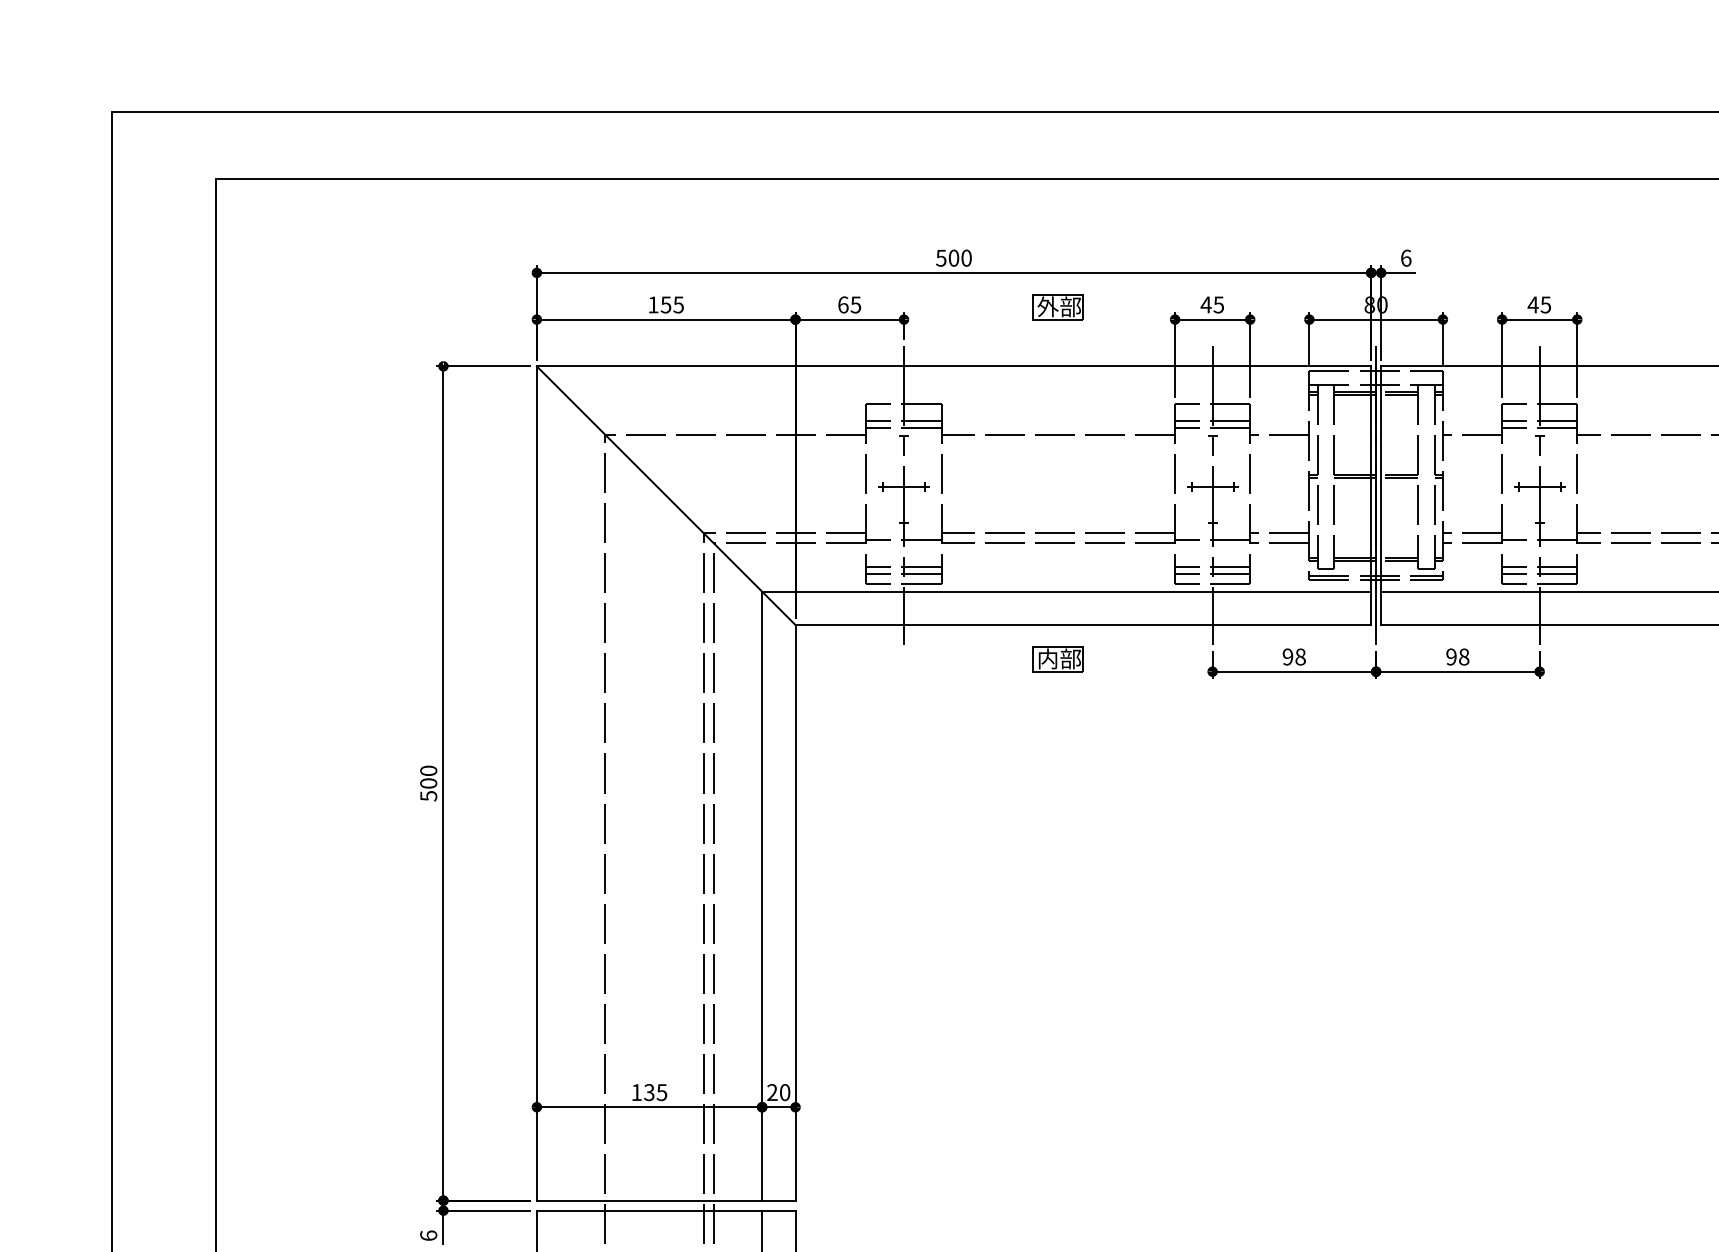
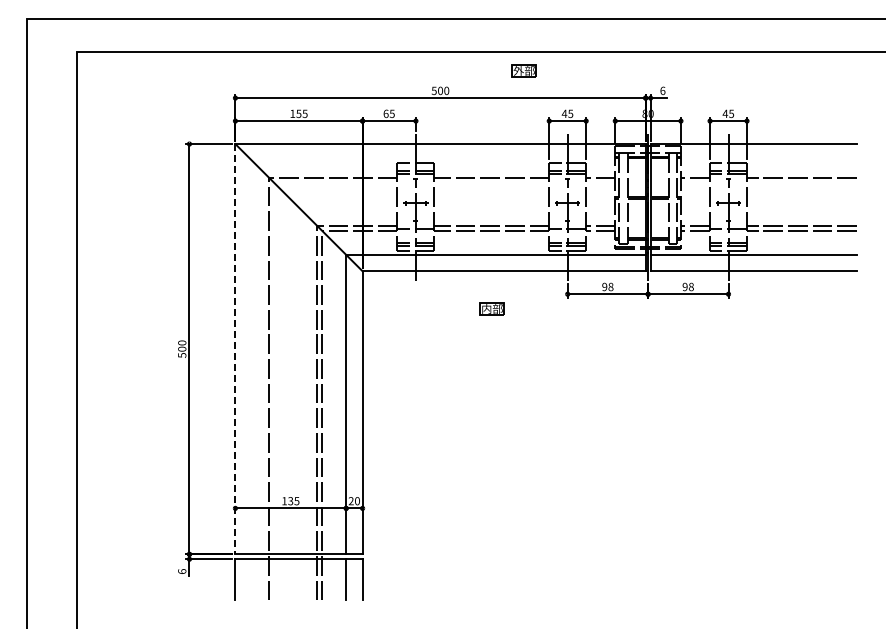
part: (1057, 306) -> (523, 70), moved
part: (1057, 658) -> (491, 308), moved
line: (537, 784) -> (235, 349), solid -> dashed

